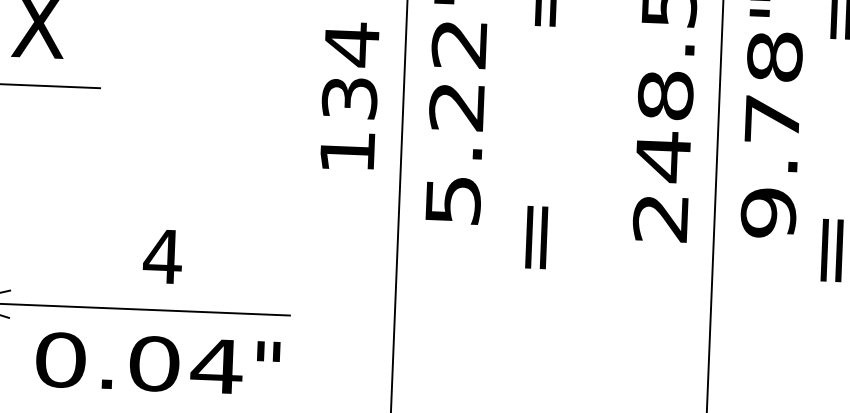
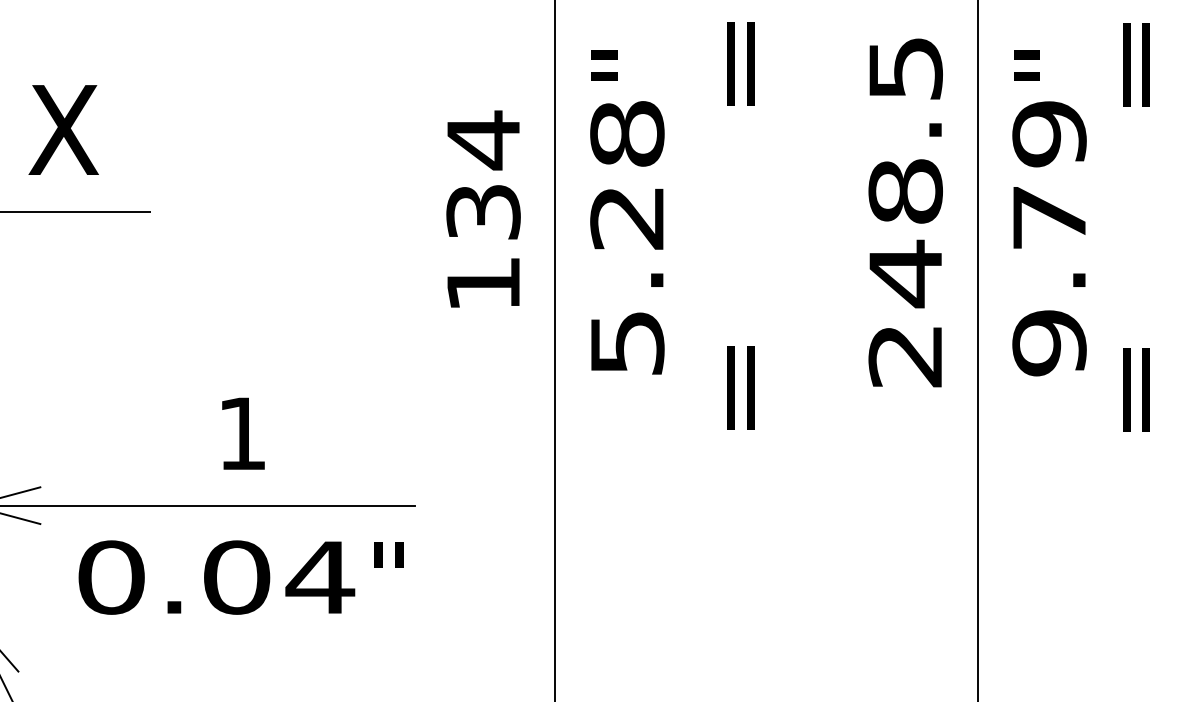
text: (459, 43) -> (627, 133), 5.22 -> 5.28
text: (774, 57) -> (1049, 134), 9.78 -> 9.79
text: (163, 256) -> (242, 433), 4 -> 1

